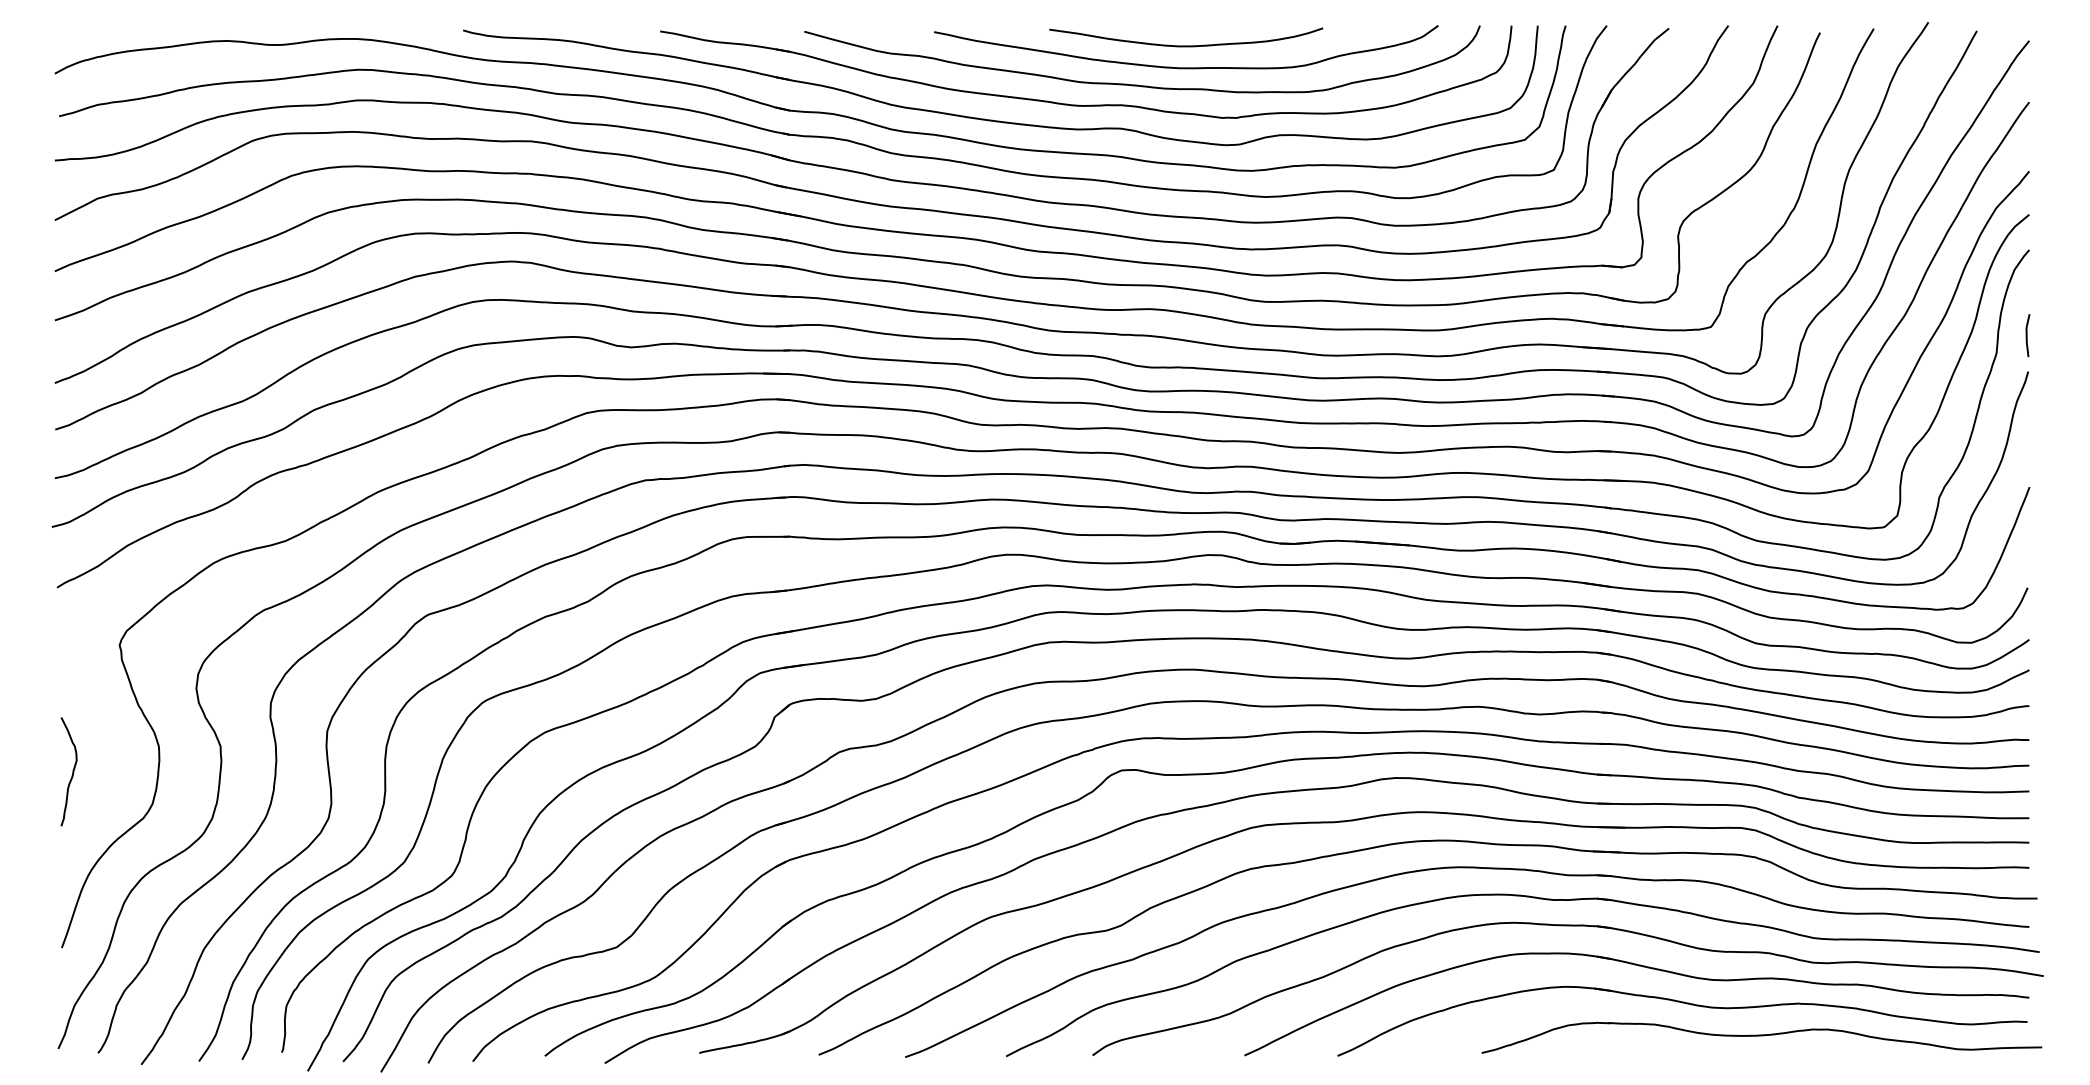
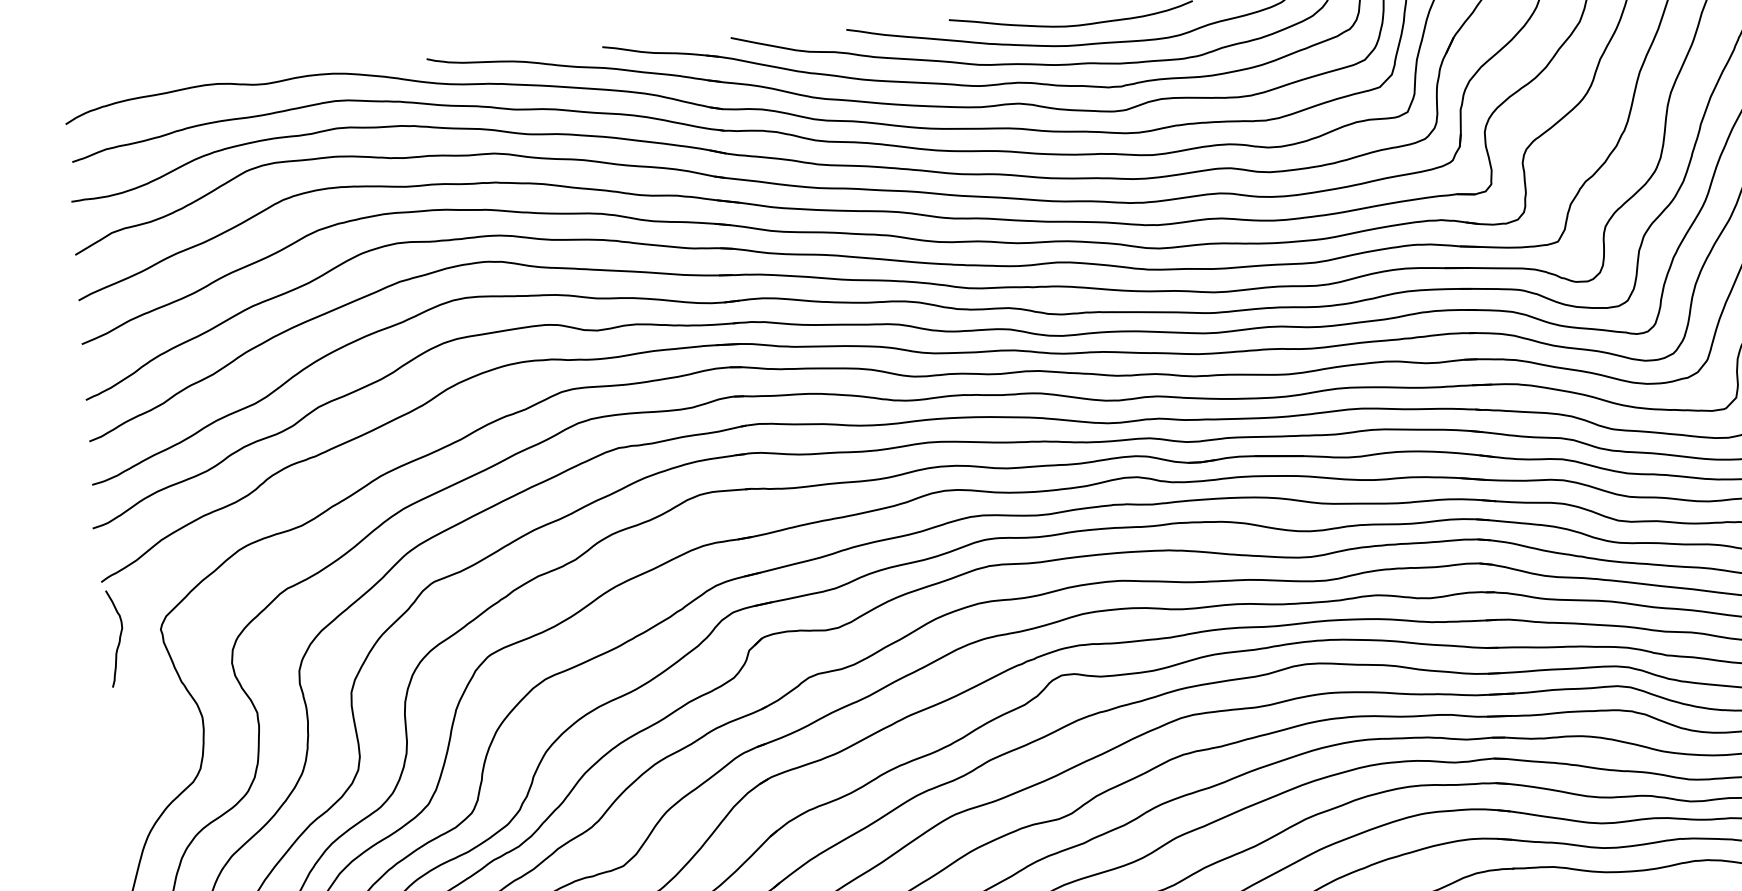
curve: (72, 771) -> (119, 638), moved

